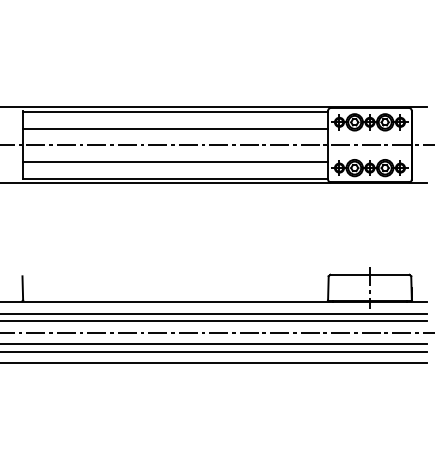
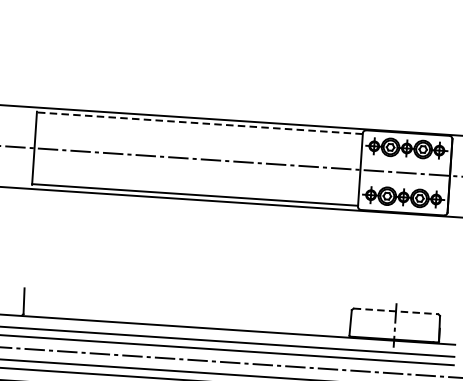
line: (175, 111) -> (199, 123), solid -> dashed
line: (175, 128) -> (198, 141), removed
line: (175, 161) -> (196, 176), removed
line: (369, 274) -> (395, 311), solid -> dashed

